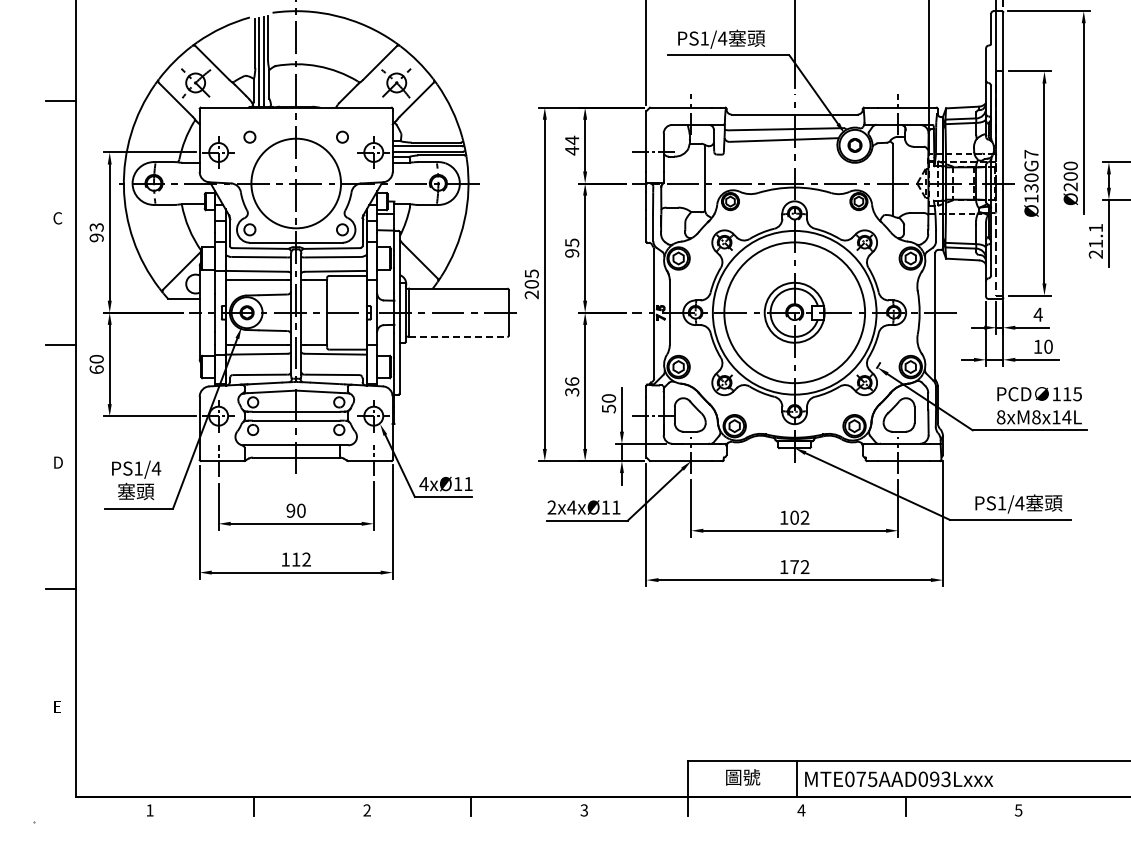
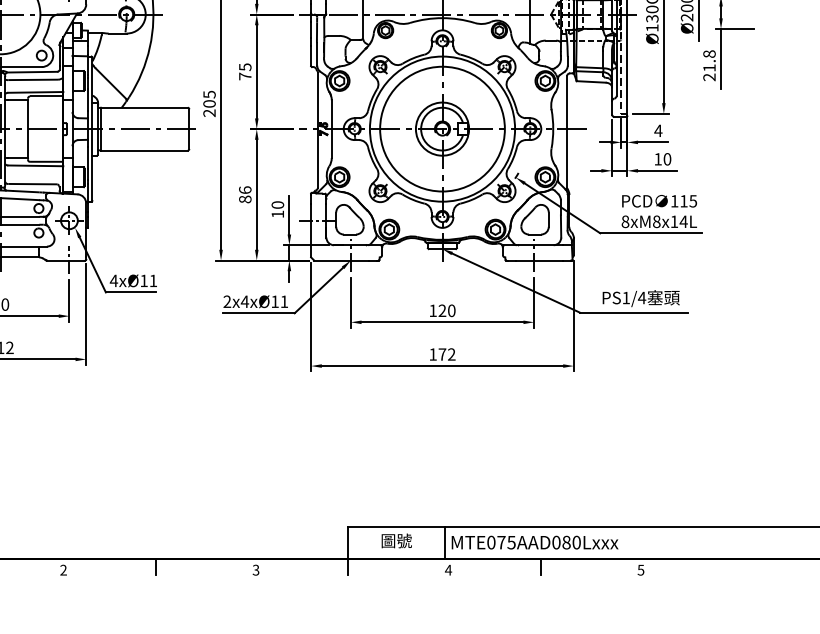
text: (1095, 227) -> (709, 53), 21.1 -> 21.8
text: (572, 253) -> (245, 76), 95 -> 75
line: (458, 336) -> (144, 150), dashed -> solid
text: (572, 391) -> (245, 198), 36 -> 86
text: (609, 408) -> (278, 213), 50 -> 10
text: (799, 517) -> (446, 310), 102 -> 120
text: (940, 779) -> (571, 542), MTE075AAD093Lxxx -> MTE075AAD080Lxxx

